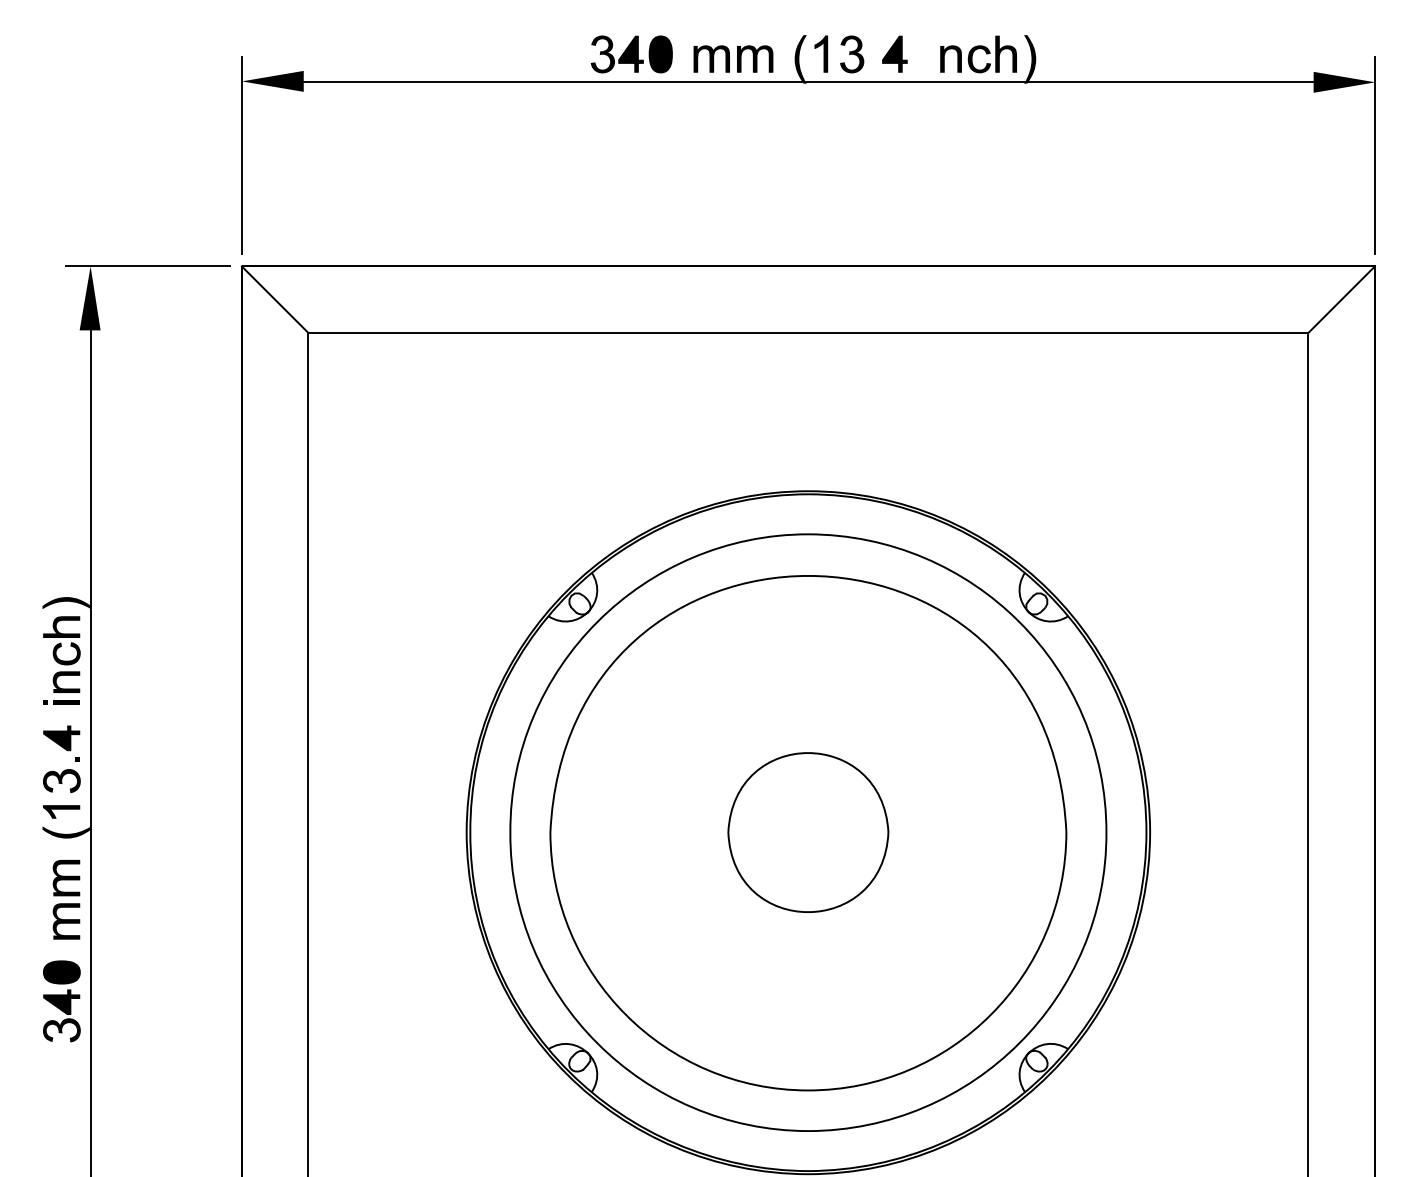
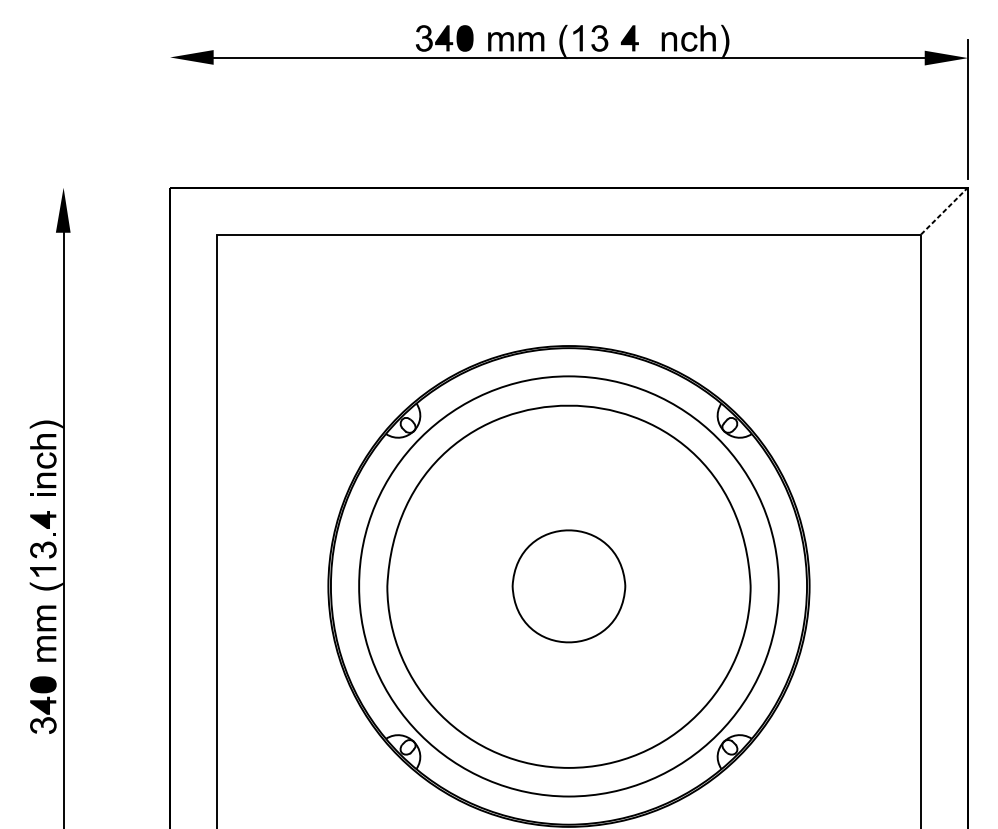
line: (241, 155) -> (169, 109), removed
line: (147, 266) -> (103, 187), removed
line: (274, 299) -> (193, 211), removed
line: (1342, 299) -> (945, 211), solid -> dashed

